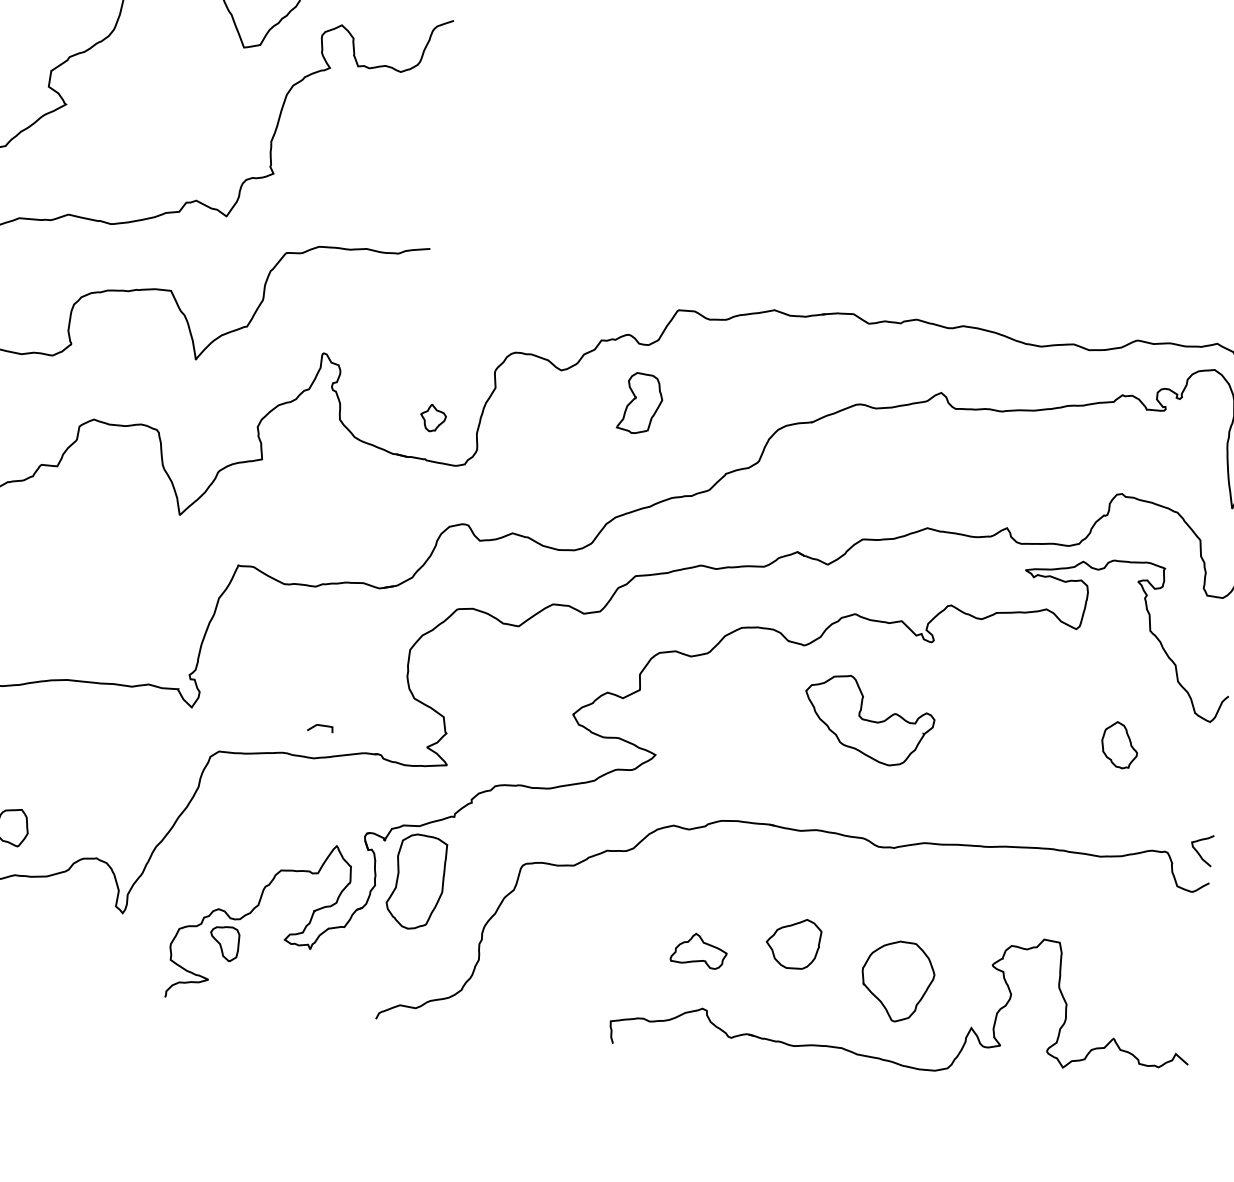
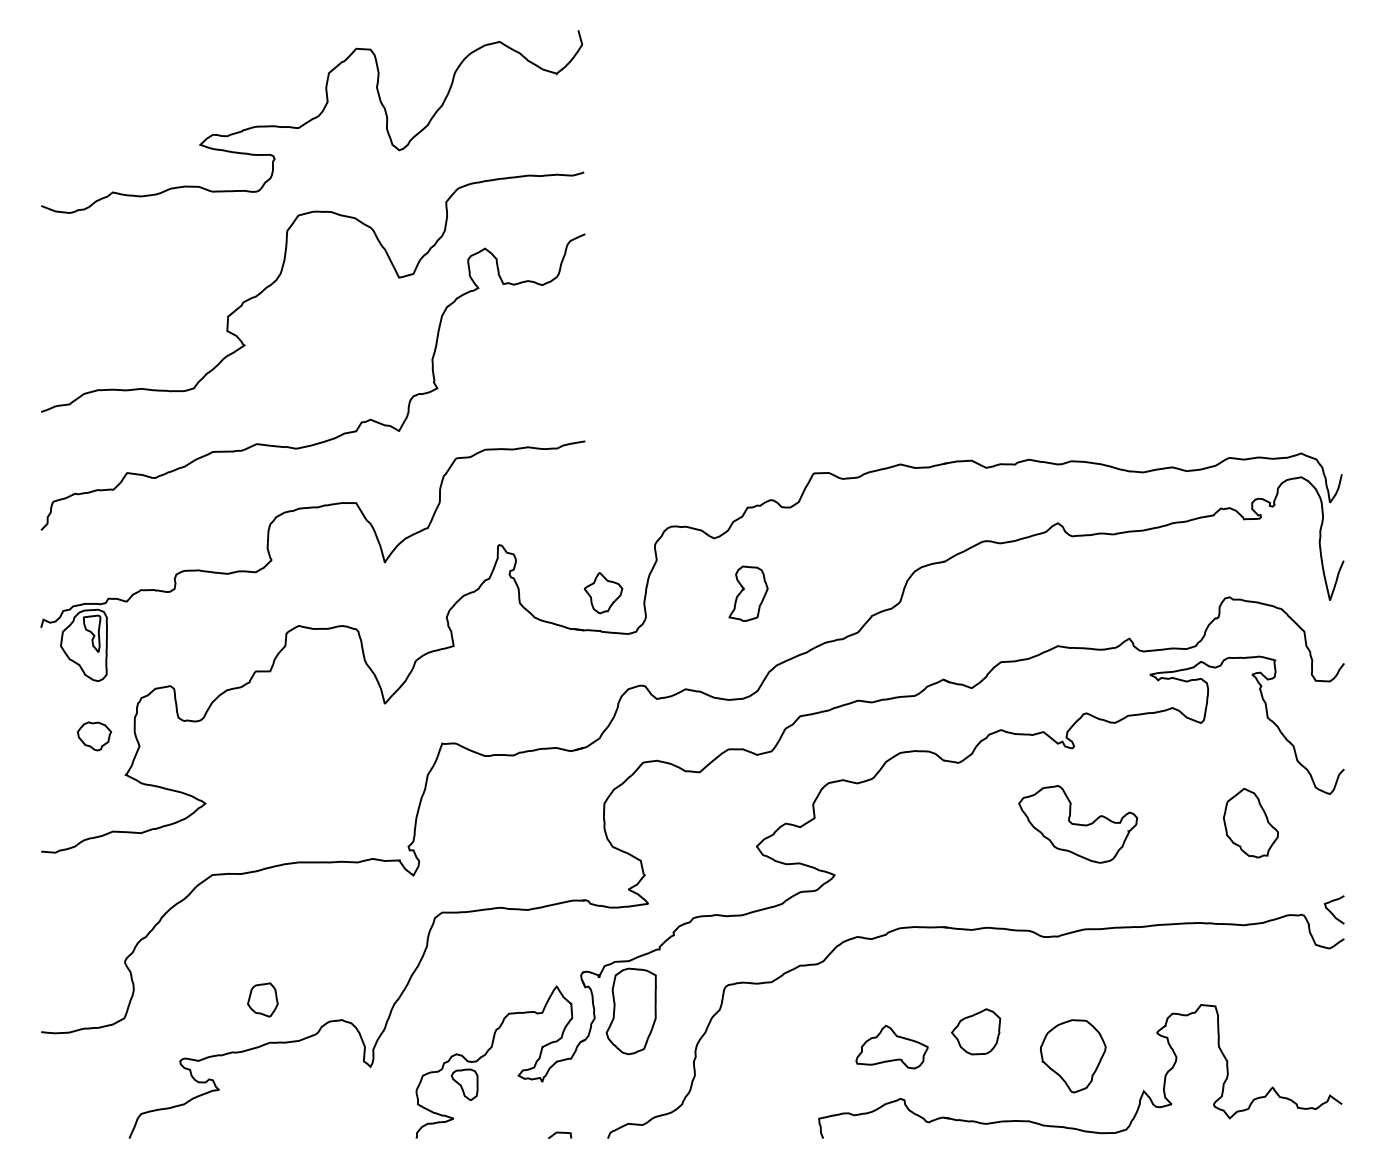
part: (640, 403) -> (748, 593), moved
part: (433, 418) -> (603, 593), size x1.67
part: (868, 720) -> (1077, 824), moved
curve: (321, 726) -> (560, 1133), moved
part: (1119, 745) -> (1250, 823), size x1.67
part: (698, 950) -> (891, 1046), size x1.43

